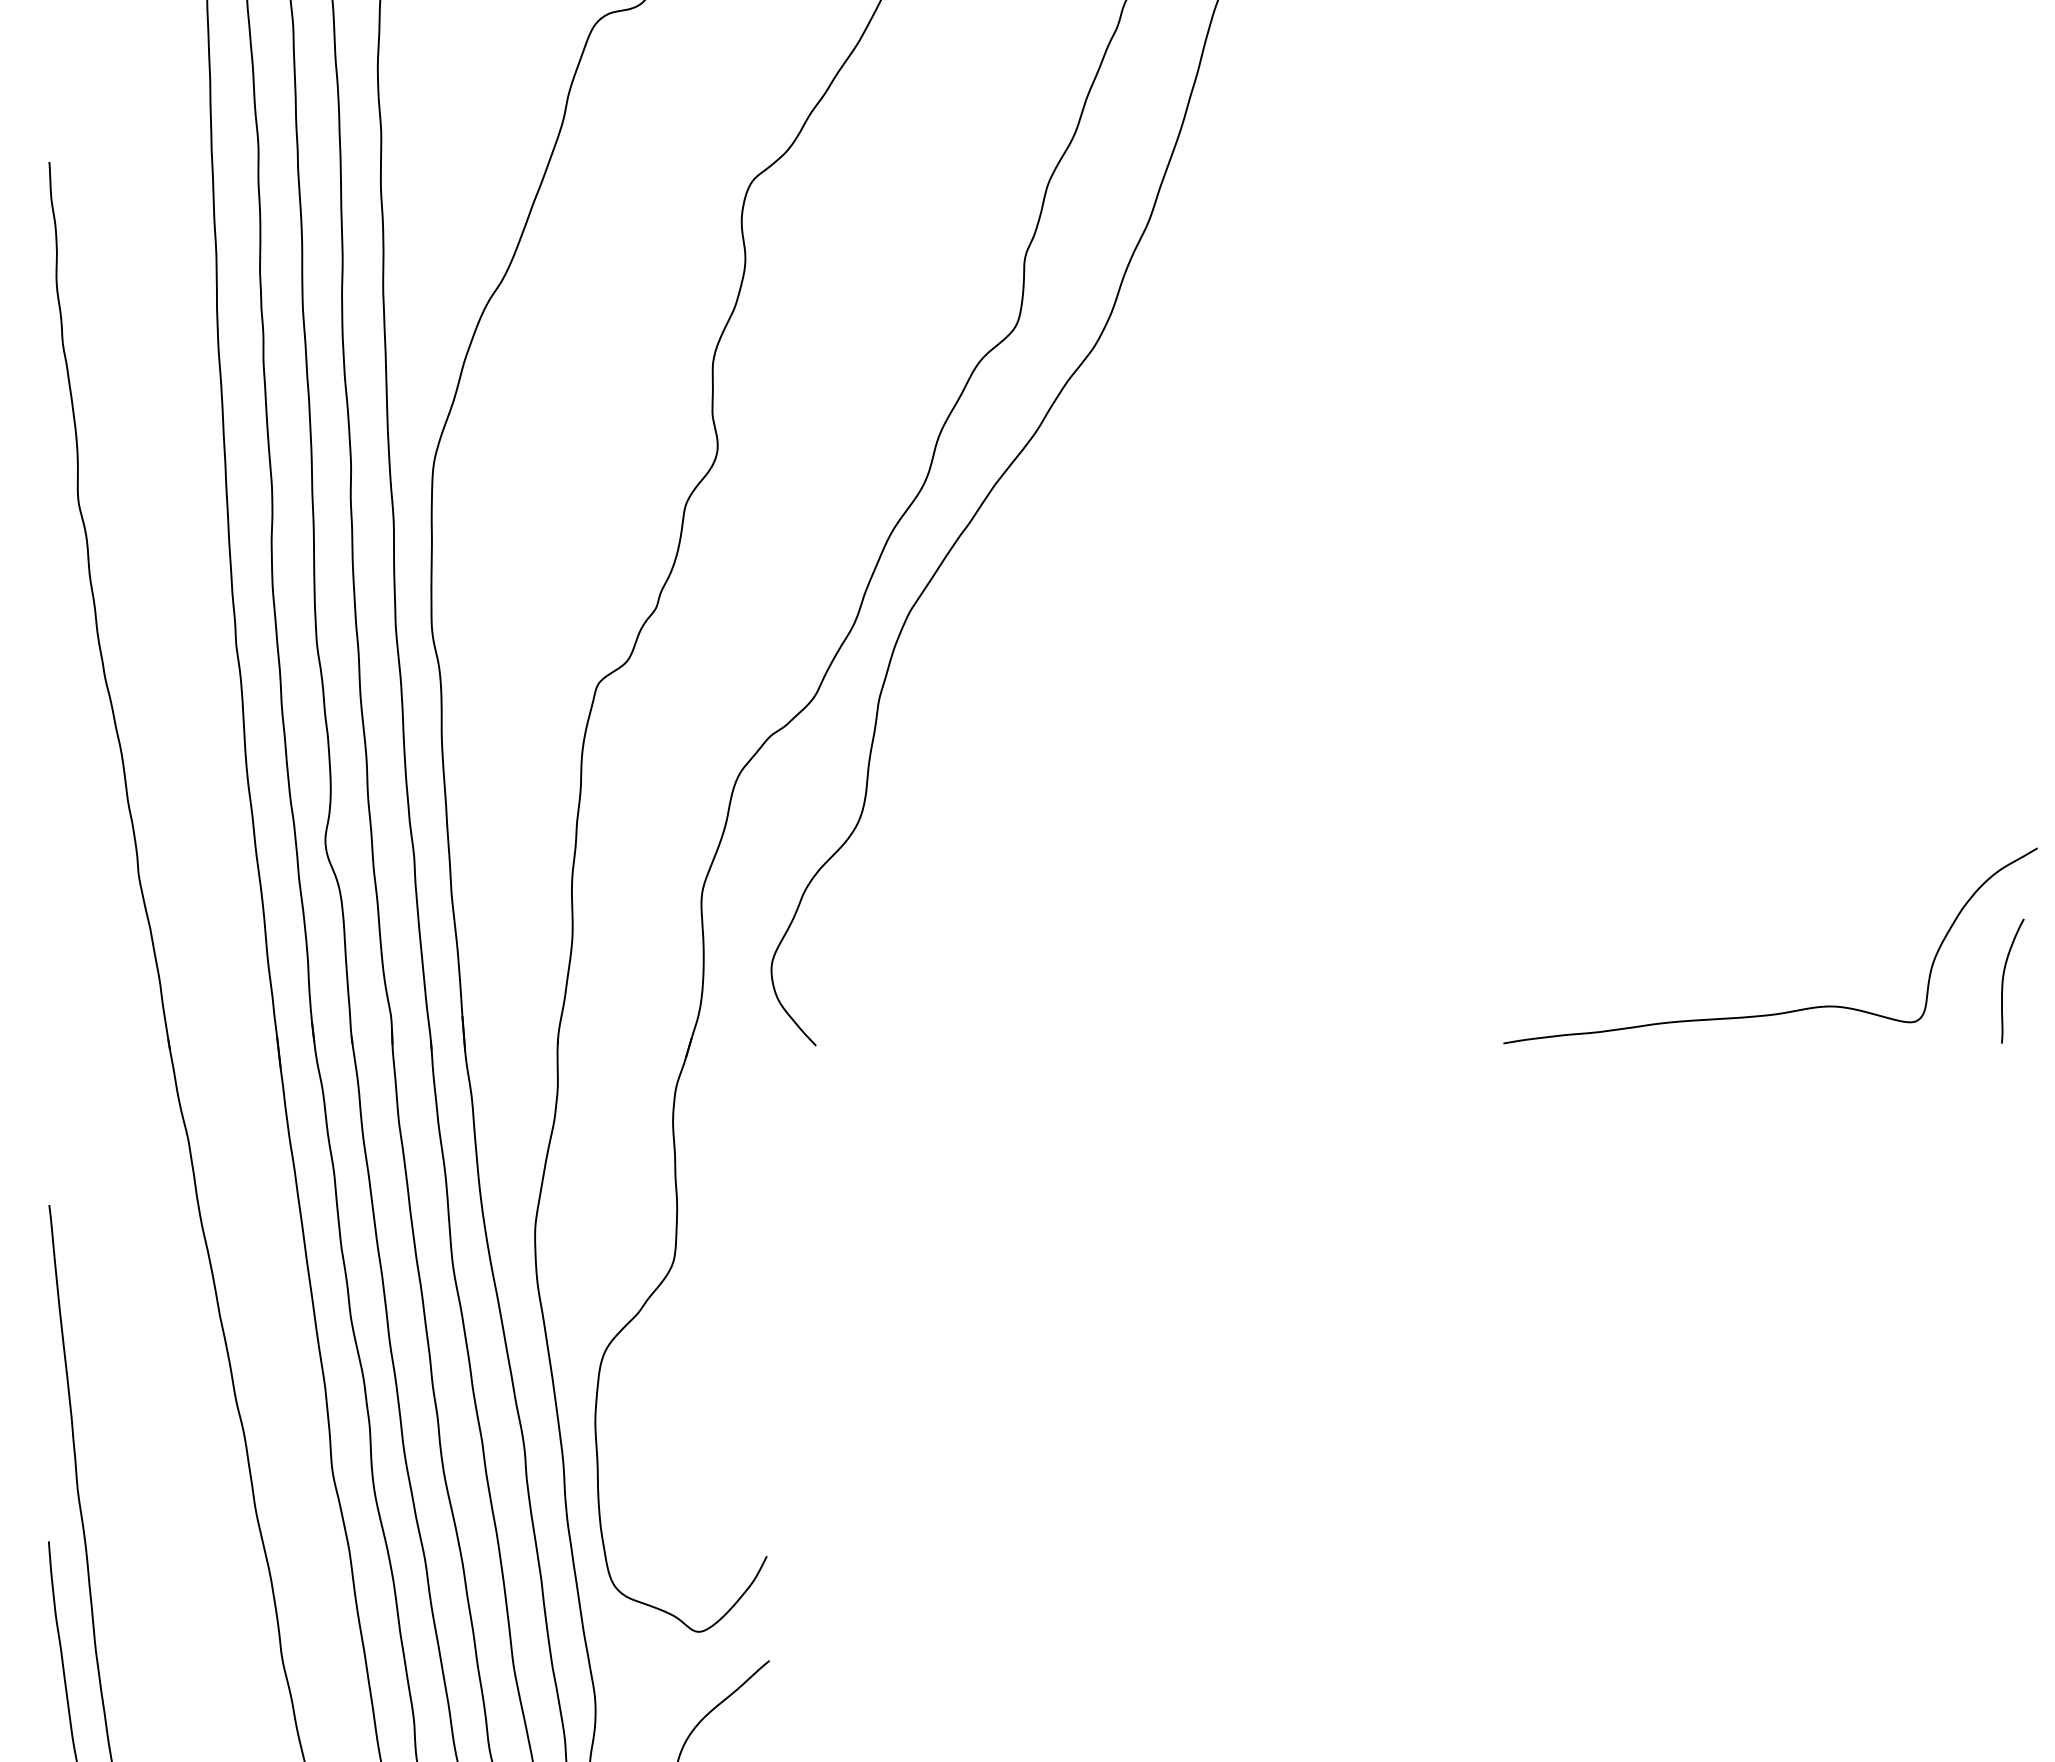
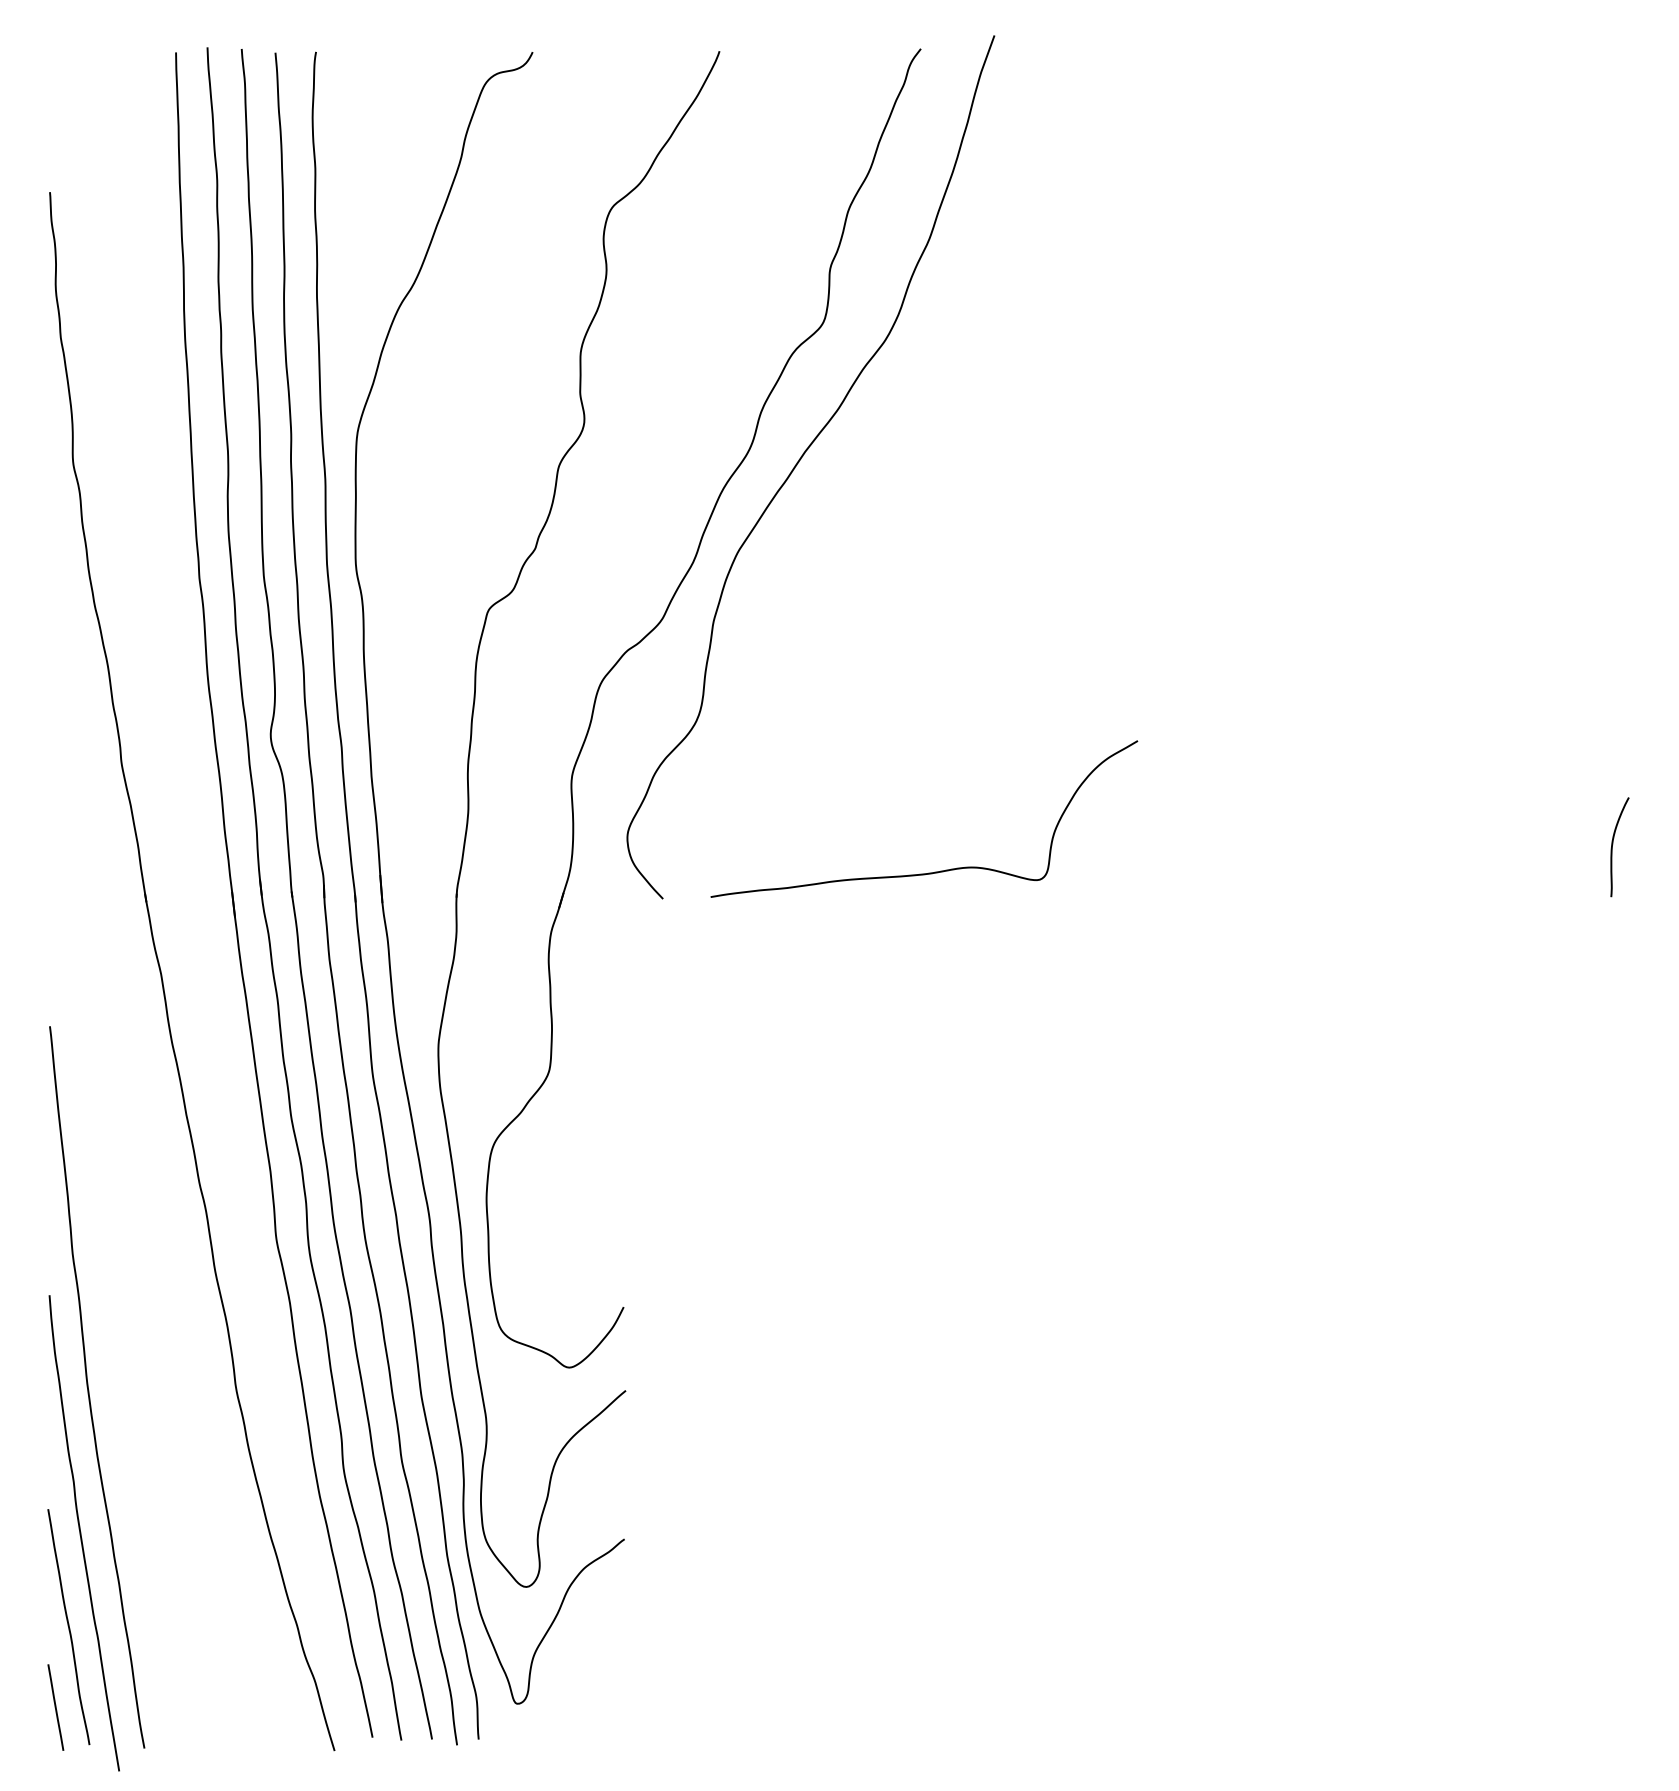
curve: (1783, 1011) -> (934, 871), moved

